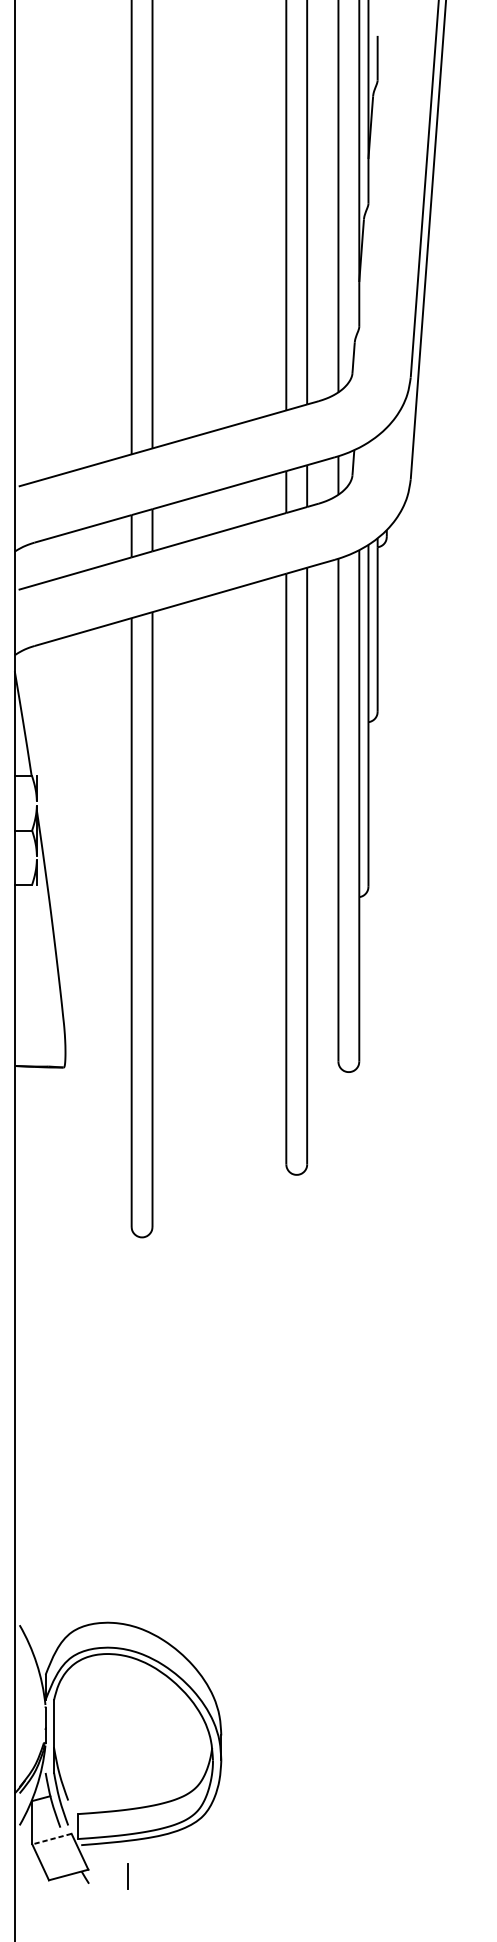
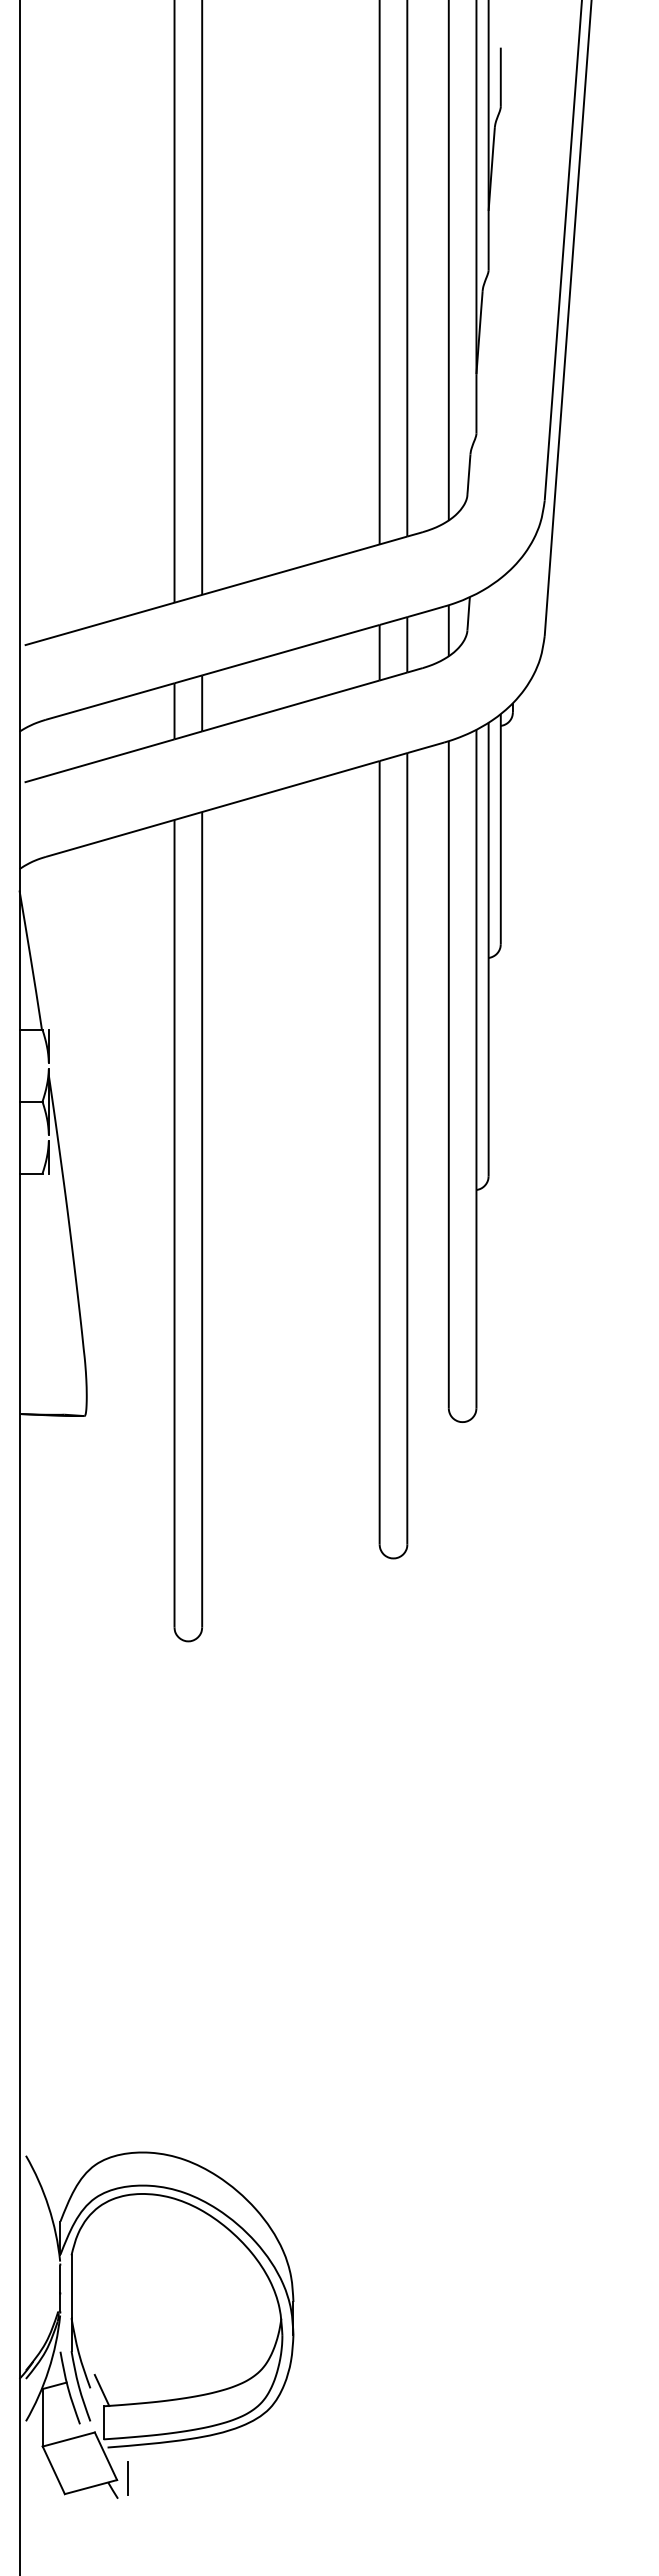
line: (76, 1801) -> (101, 2389), added
line: (51, 1839) -> (68, 2439), dashed -> solid
line: (127, 1876) -> (127, 2478), moved

